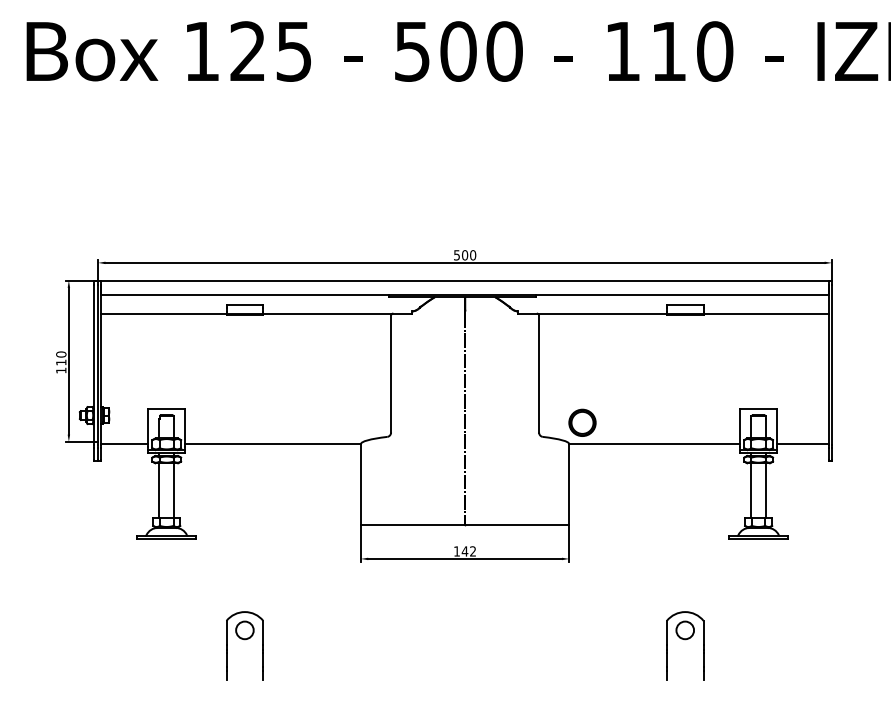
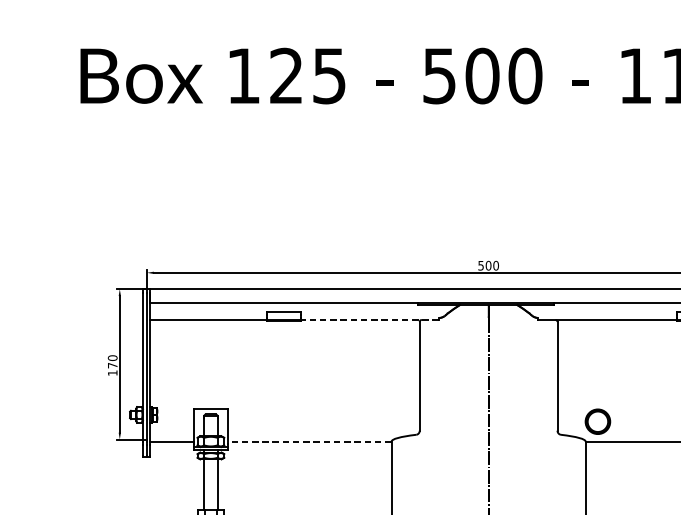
line: (337, 313) -> (369, 319), solid -> dashed
text: (61, 362) -> (112, 365), 110 -> 170
line: (272, 444) -> (309, 441), solid -> dashed

